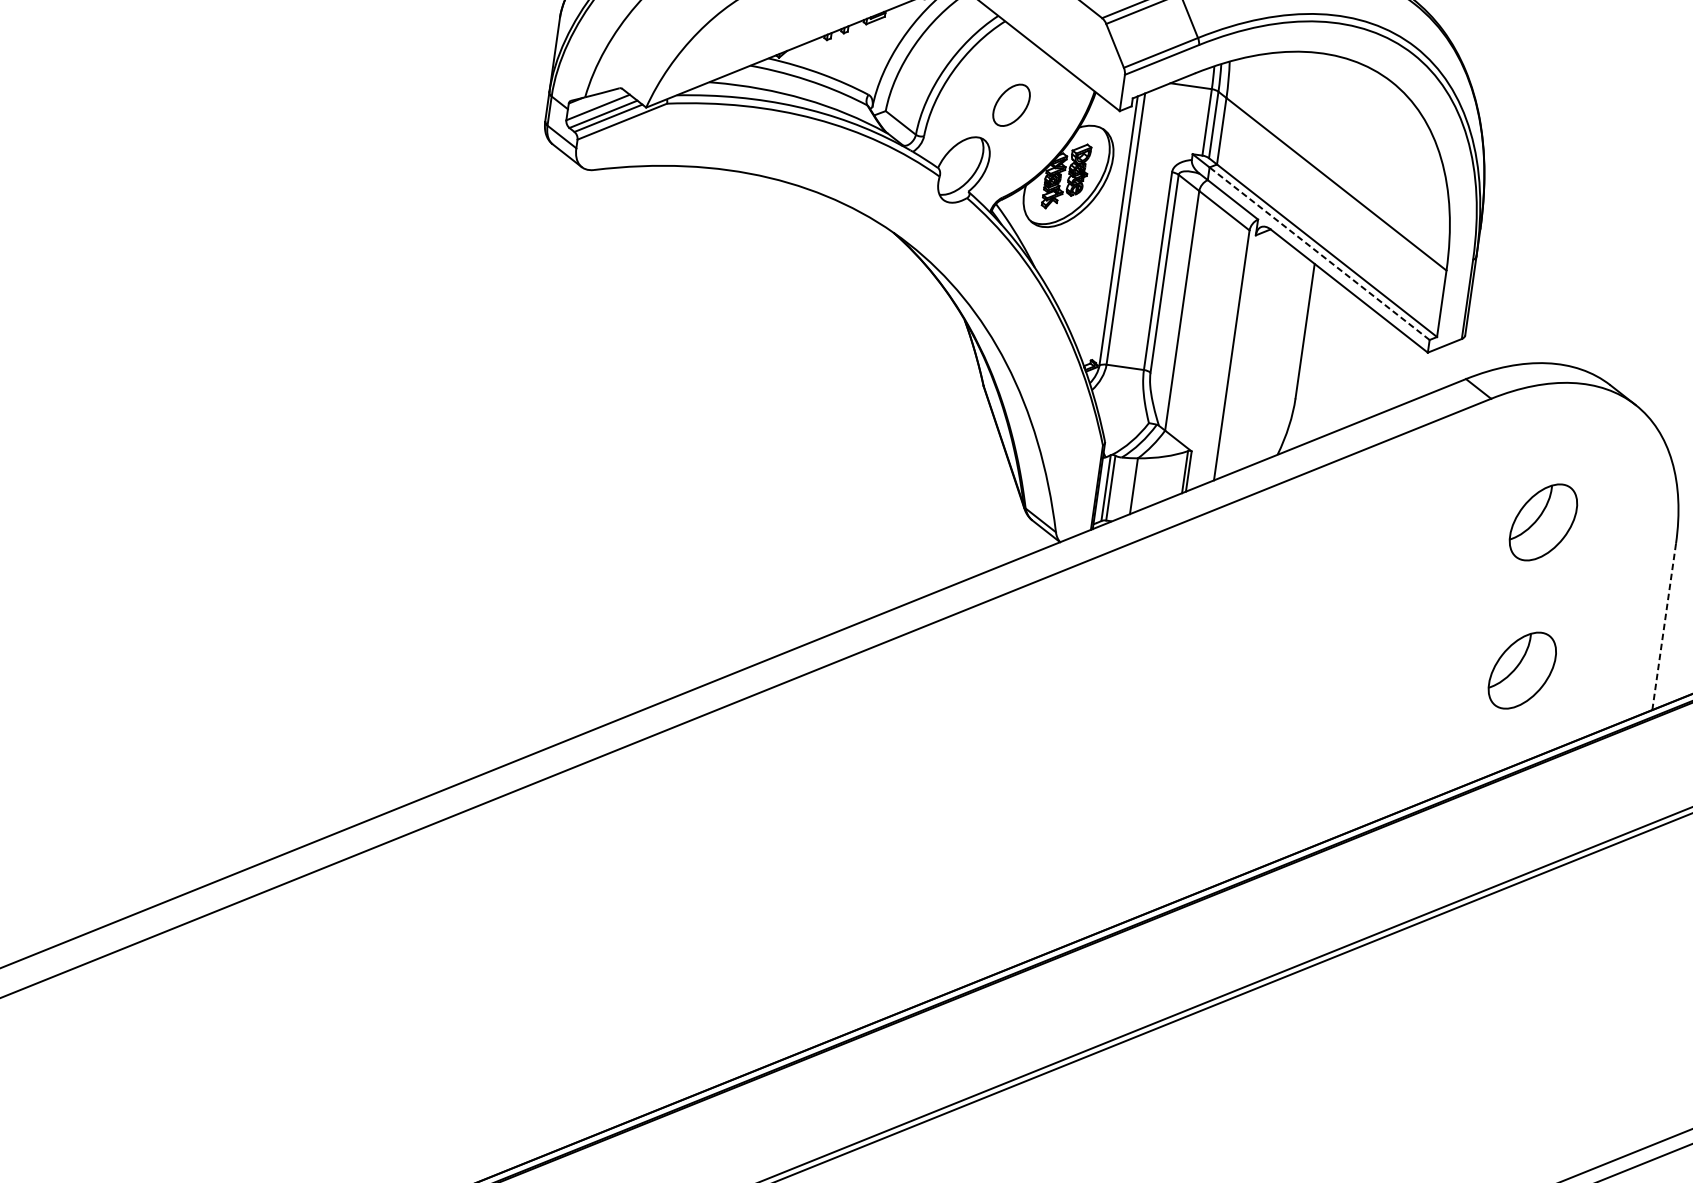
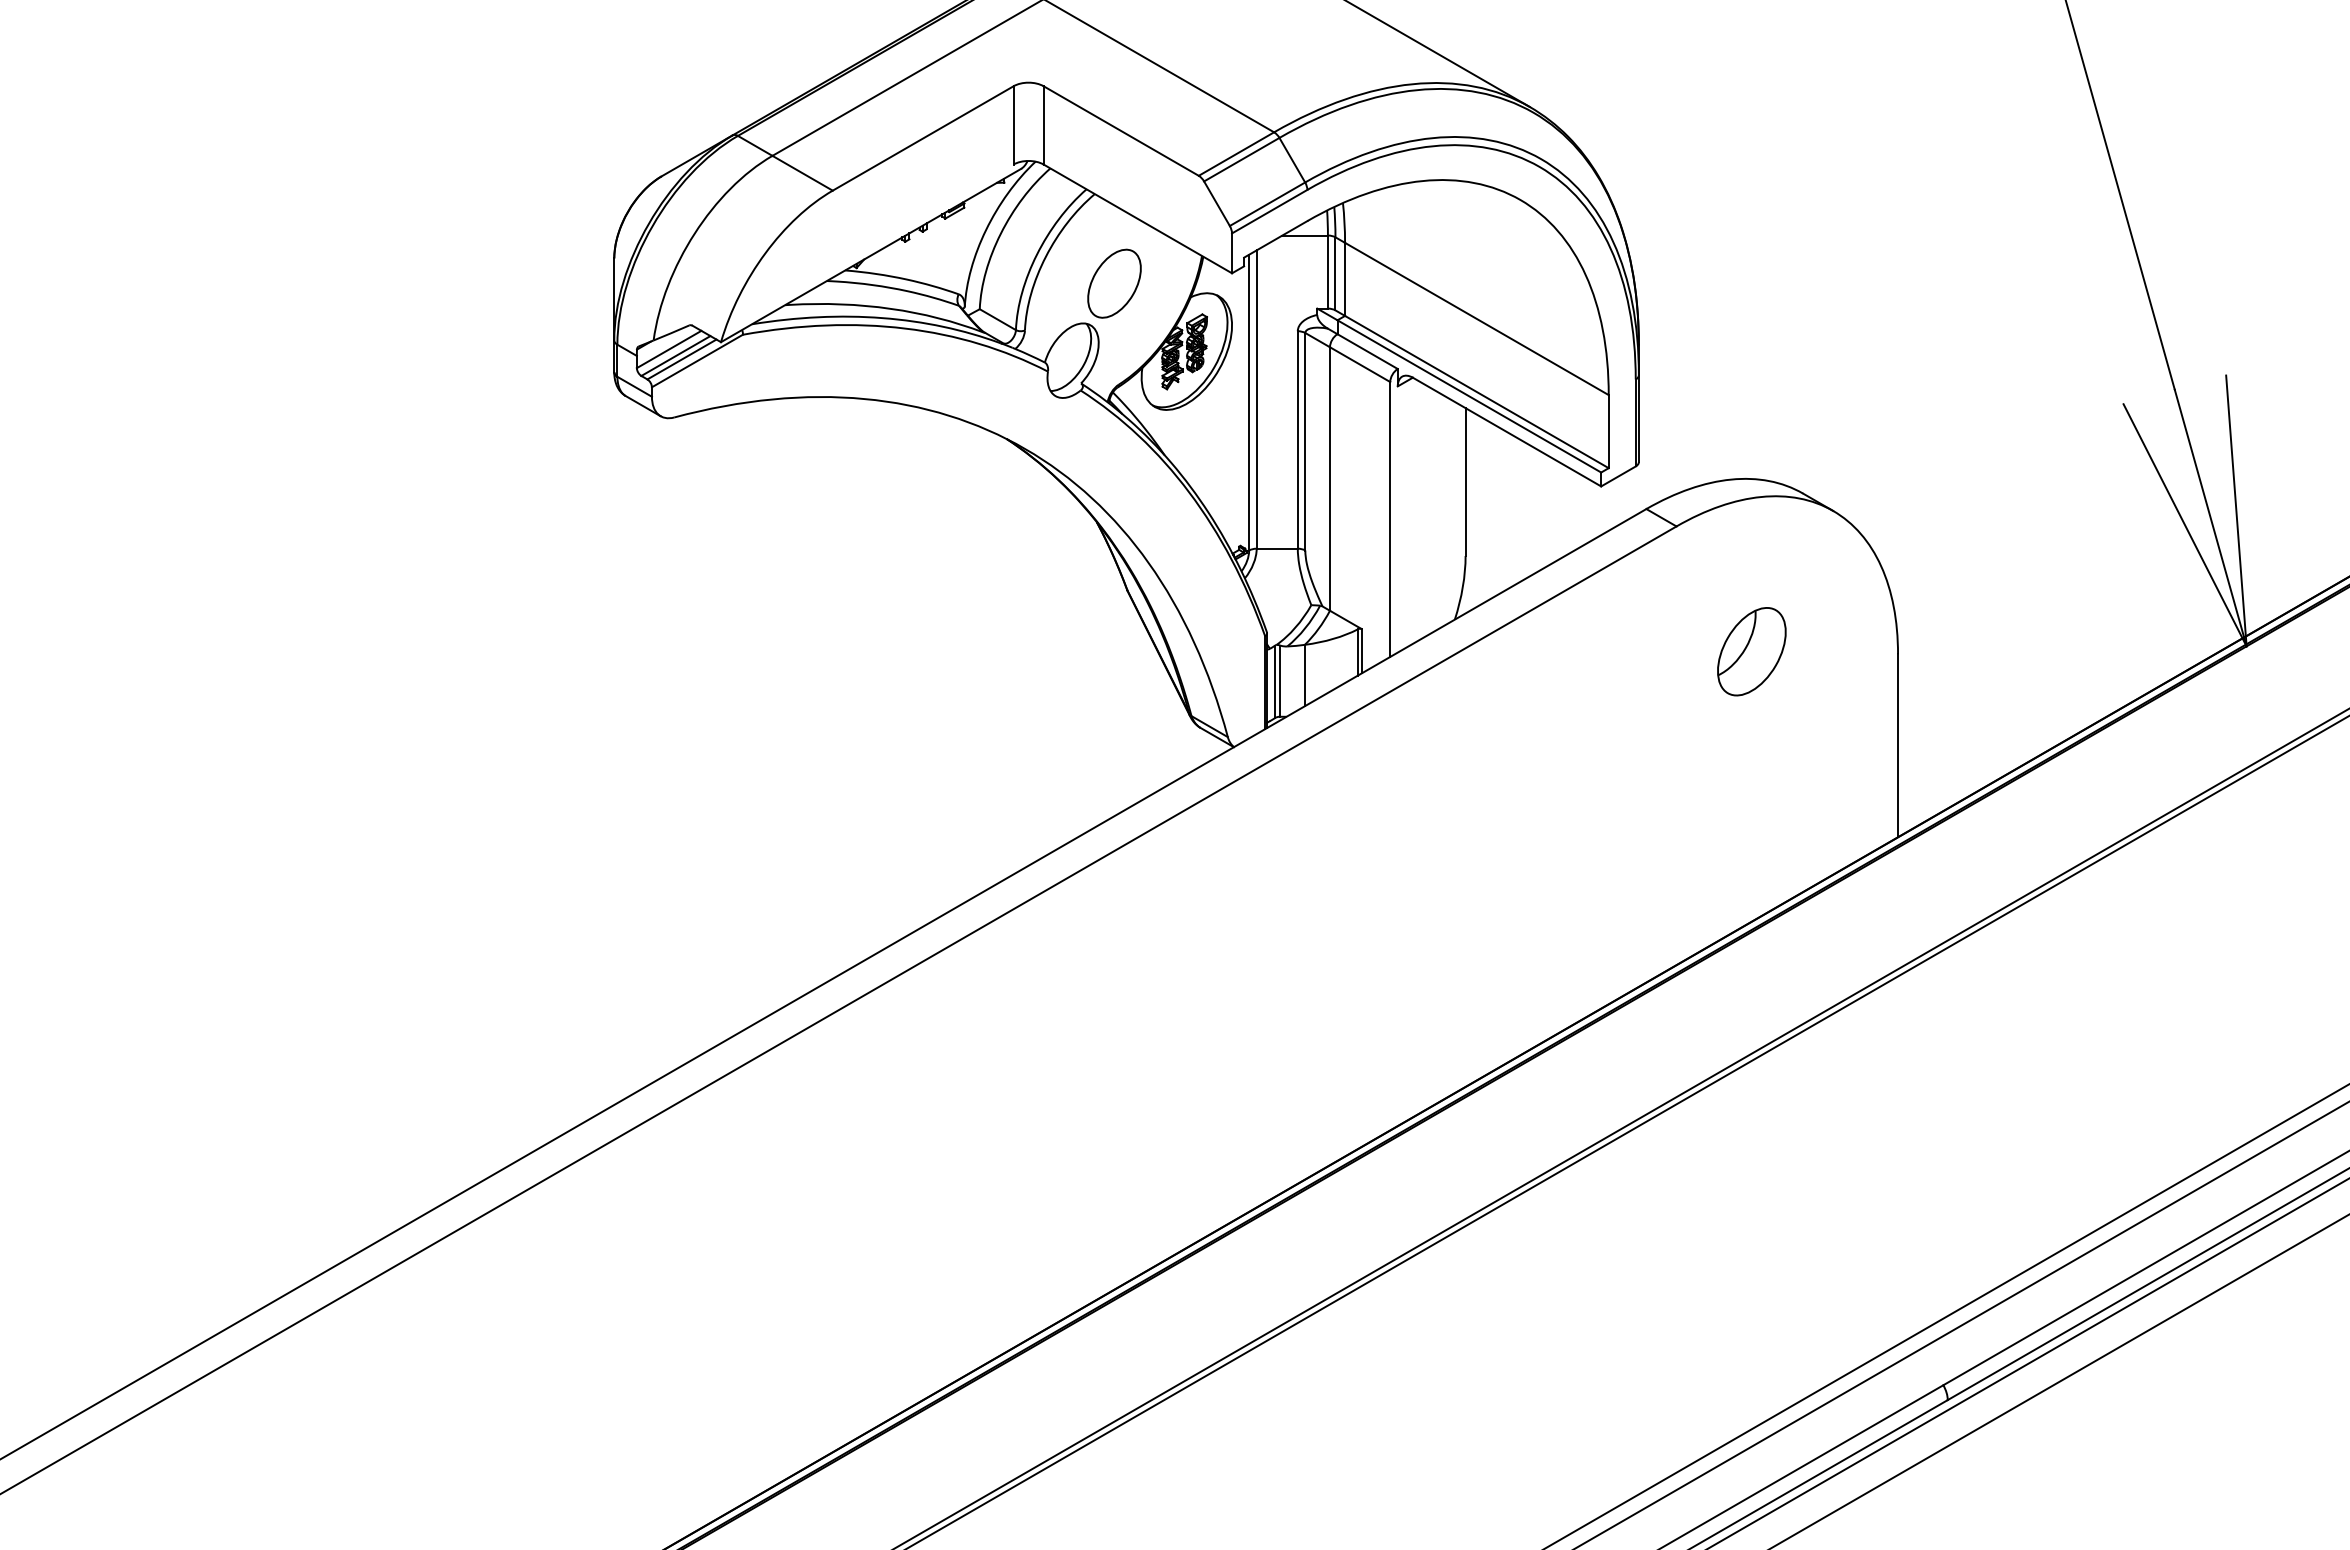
part: (1011, 105) -> (1114, 283), size x1.43
line: (1318, 253) -> (1468, 396), dashed -> solid
line: (1664, 627) -> (1898, 746), dashed -> solid
part: (1522, 670) -> (1751, 814), removed

